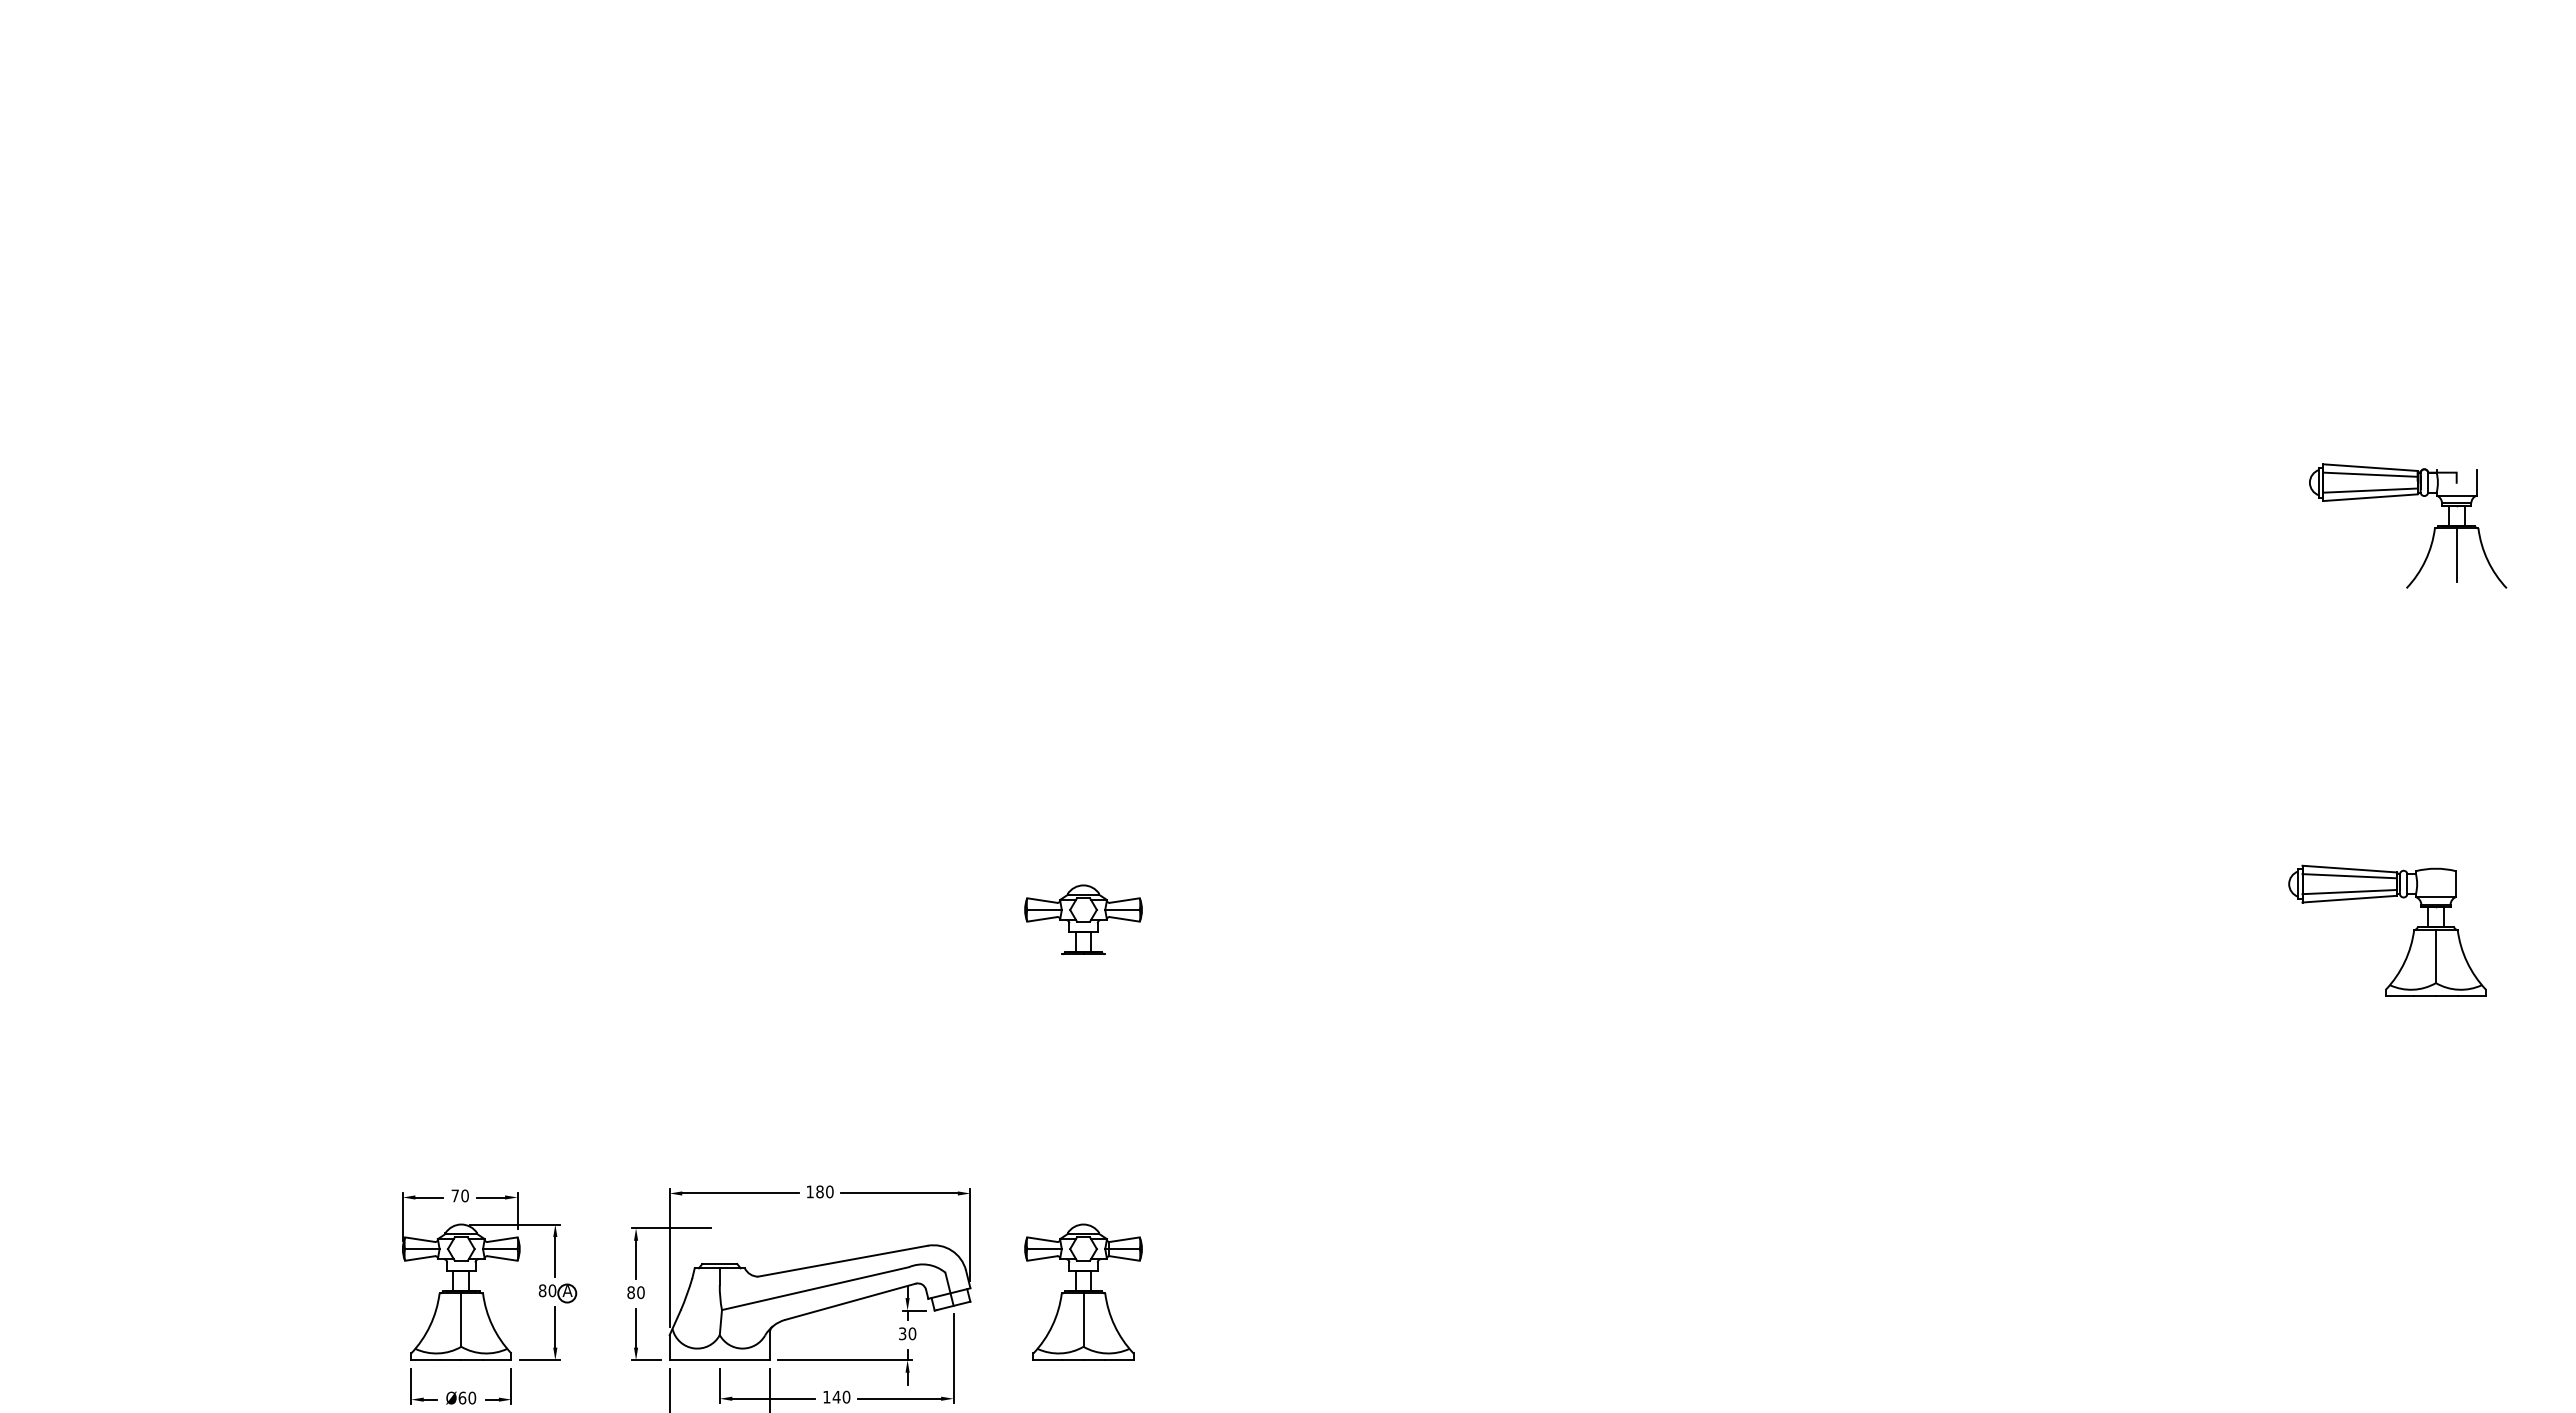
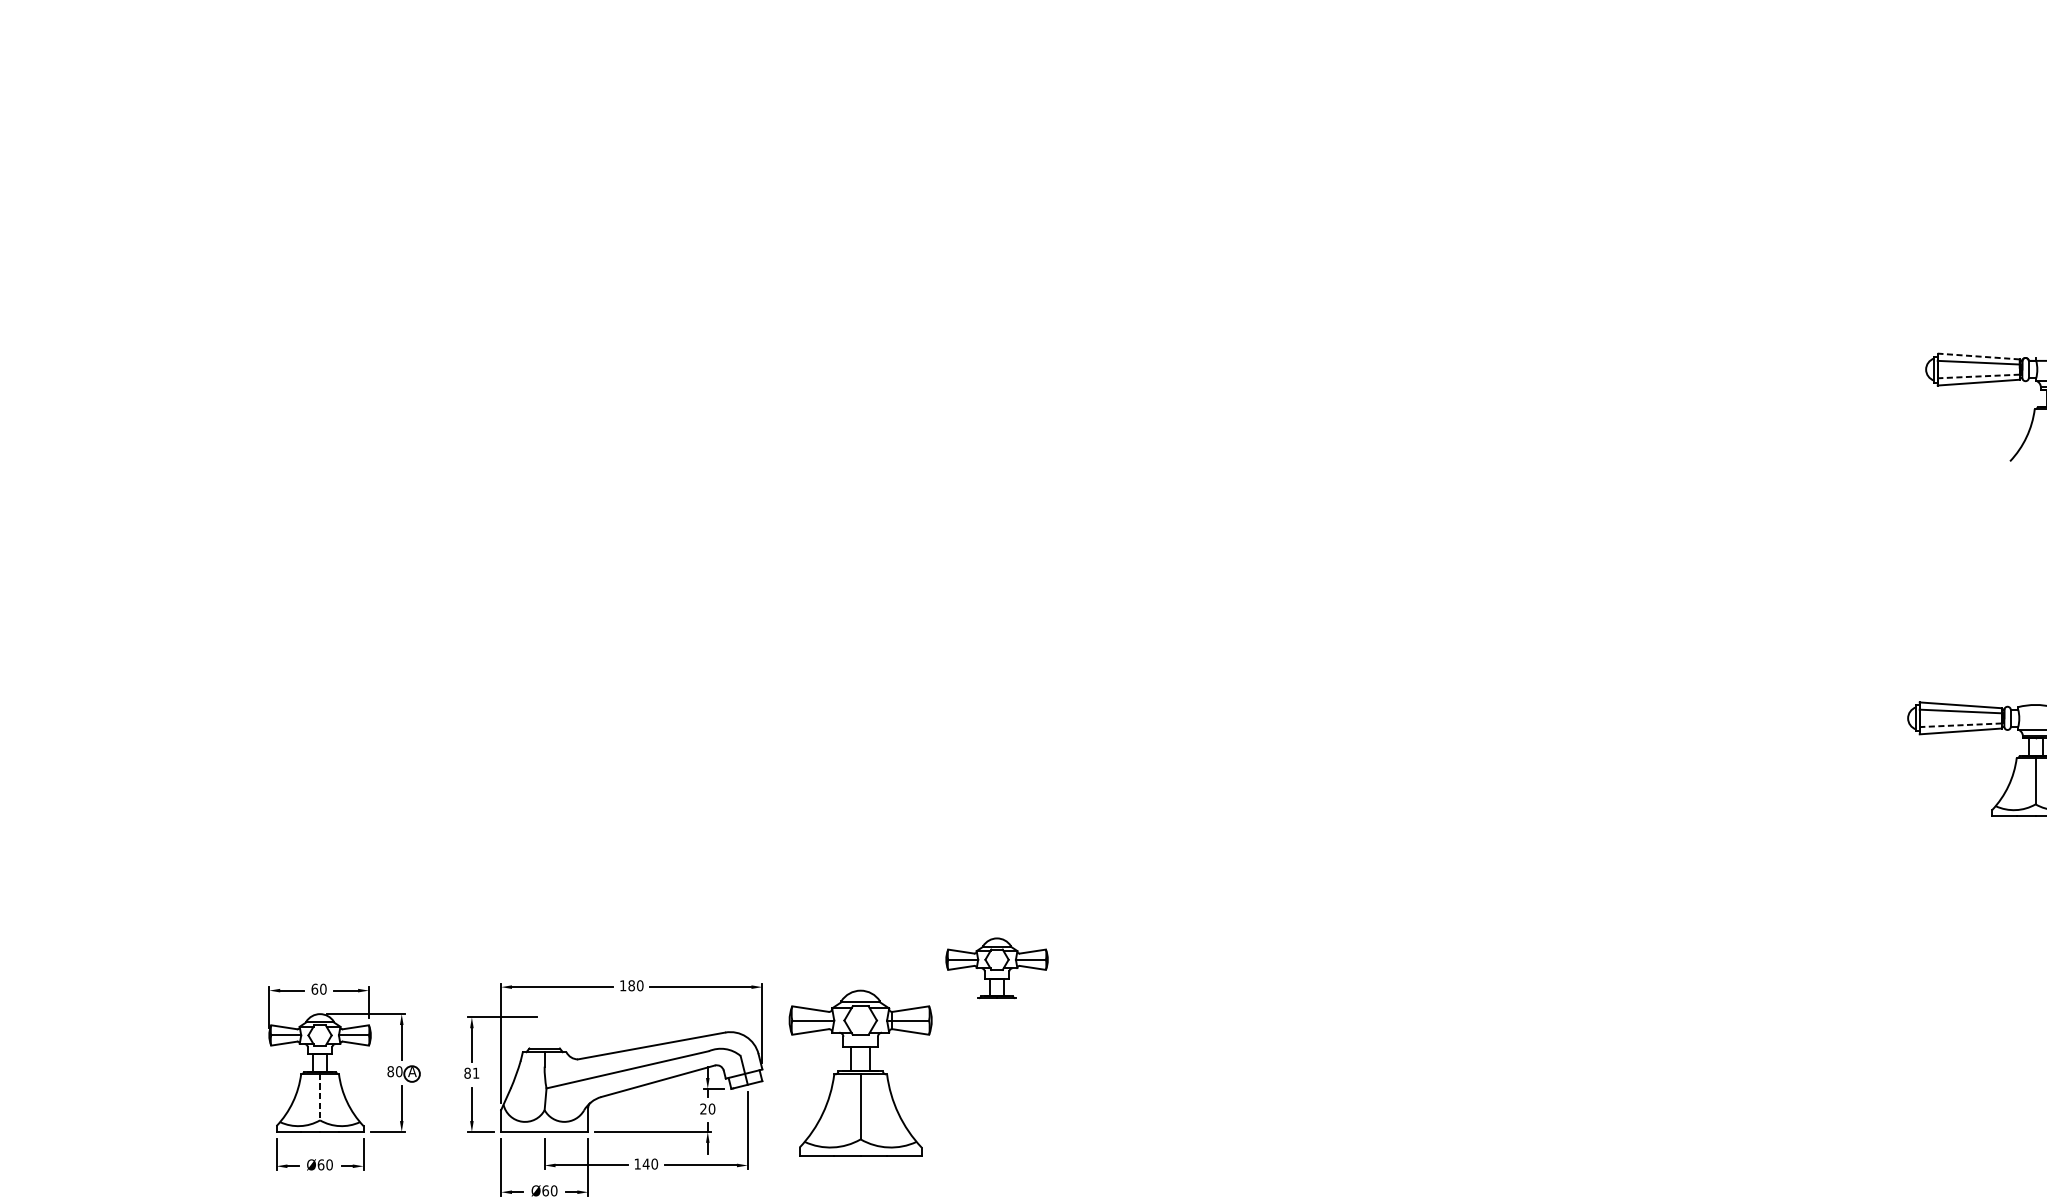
line: (2369, 467) -> (1977, 356), solid -> dashed
line: (2369, 490) -> (1977, 376), solid -> dashed
line: (2349, 892) -> (1960, 725), solid -> dashed
part: (1083, 919) -> (997, 968), moved
text: (455, 1195) -> (315, 988), 70 -> 60
part: (1083, 1291) -> (860, 1072), size x1.4
text: (640, 1292) -> (475, 1073), 80 -> 81
line: (461, 1320) -> (320, 1097), solid -> dashed
text: (902, 1334) -> (703, 1109), 30 -> 20

